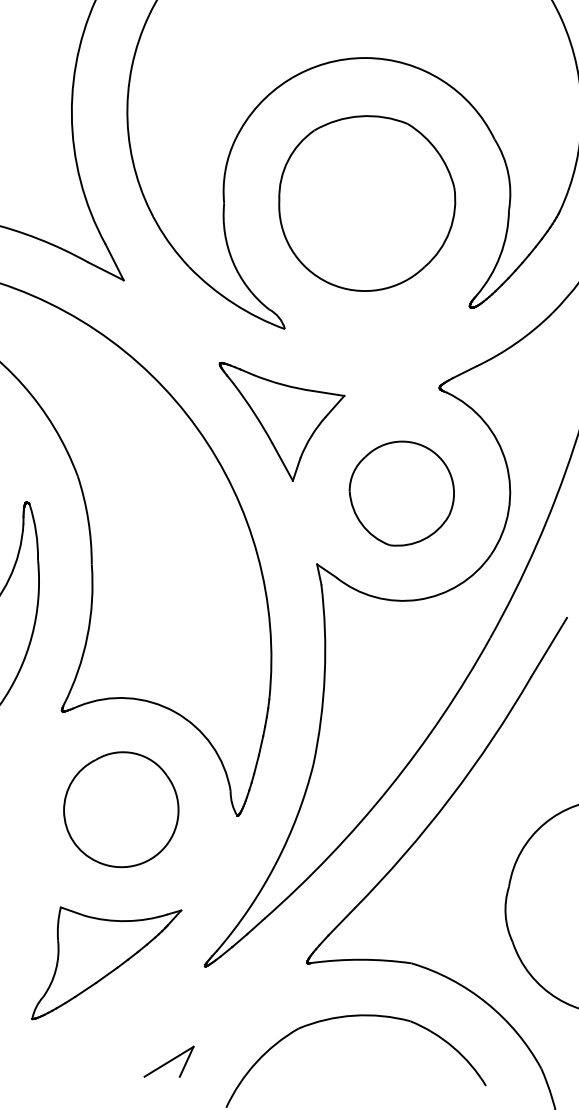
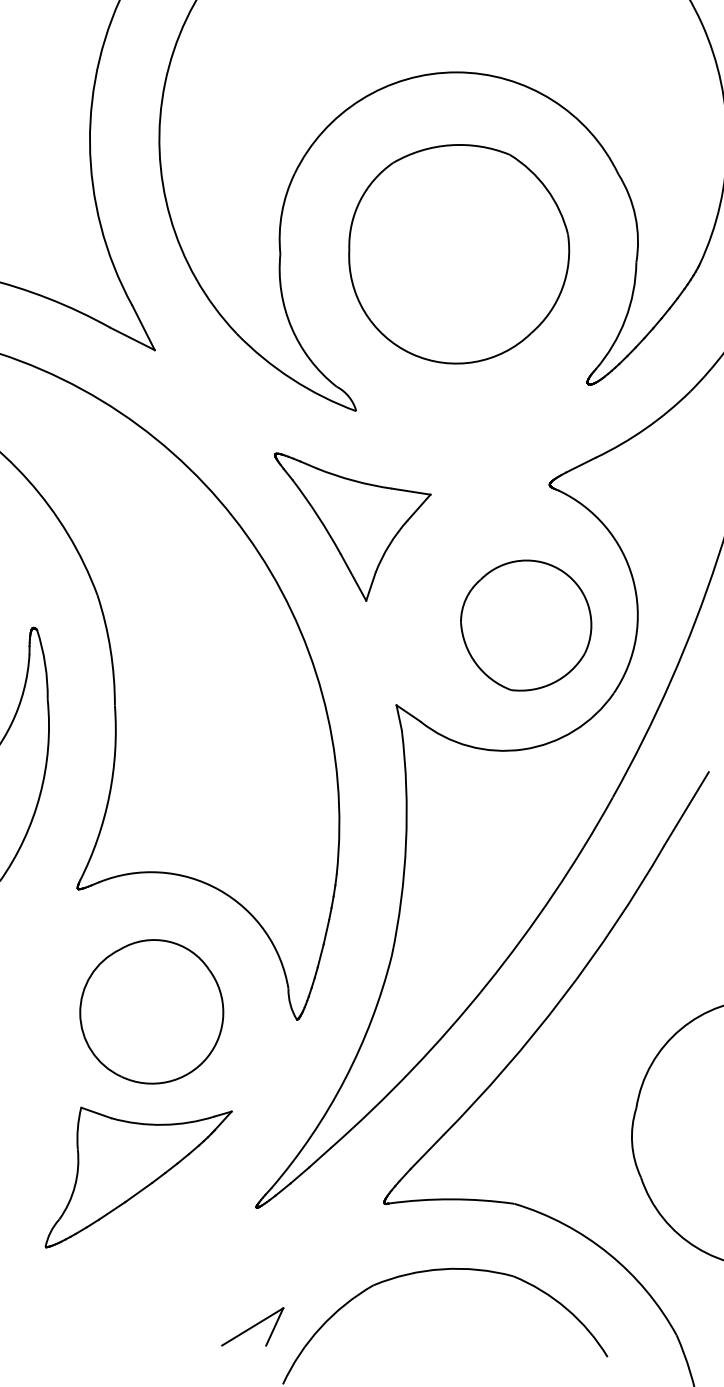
part: (401, 493) -> (525, 625), moved
part: (106, 963) -> (138, 1177), moved
part: (168, 1061) -> (252, 1326), moved

